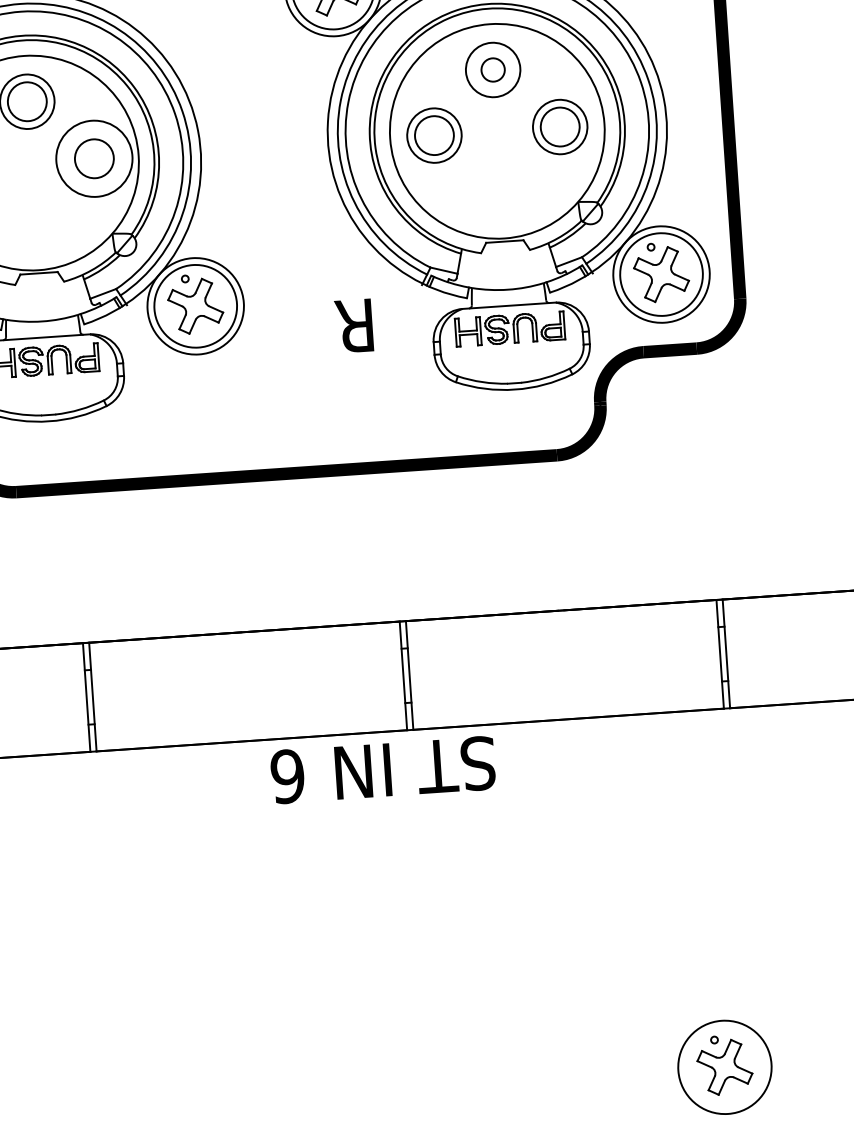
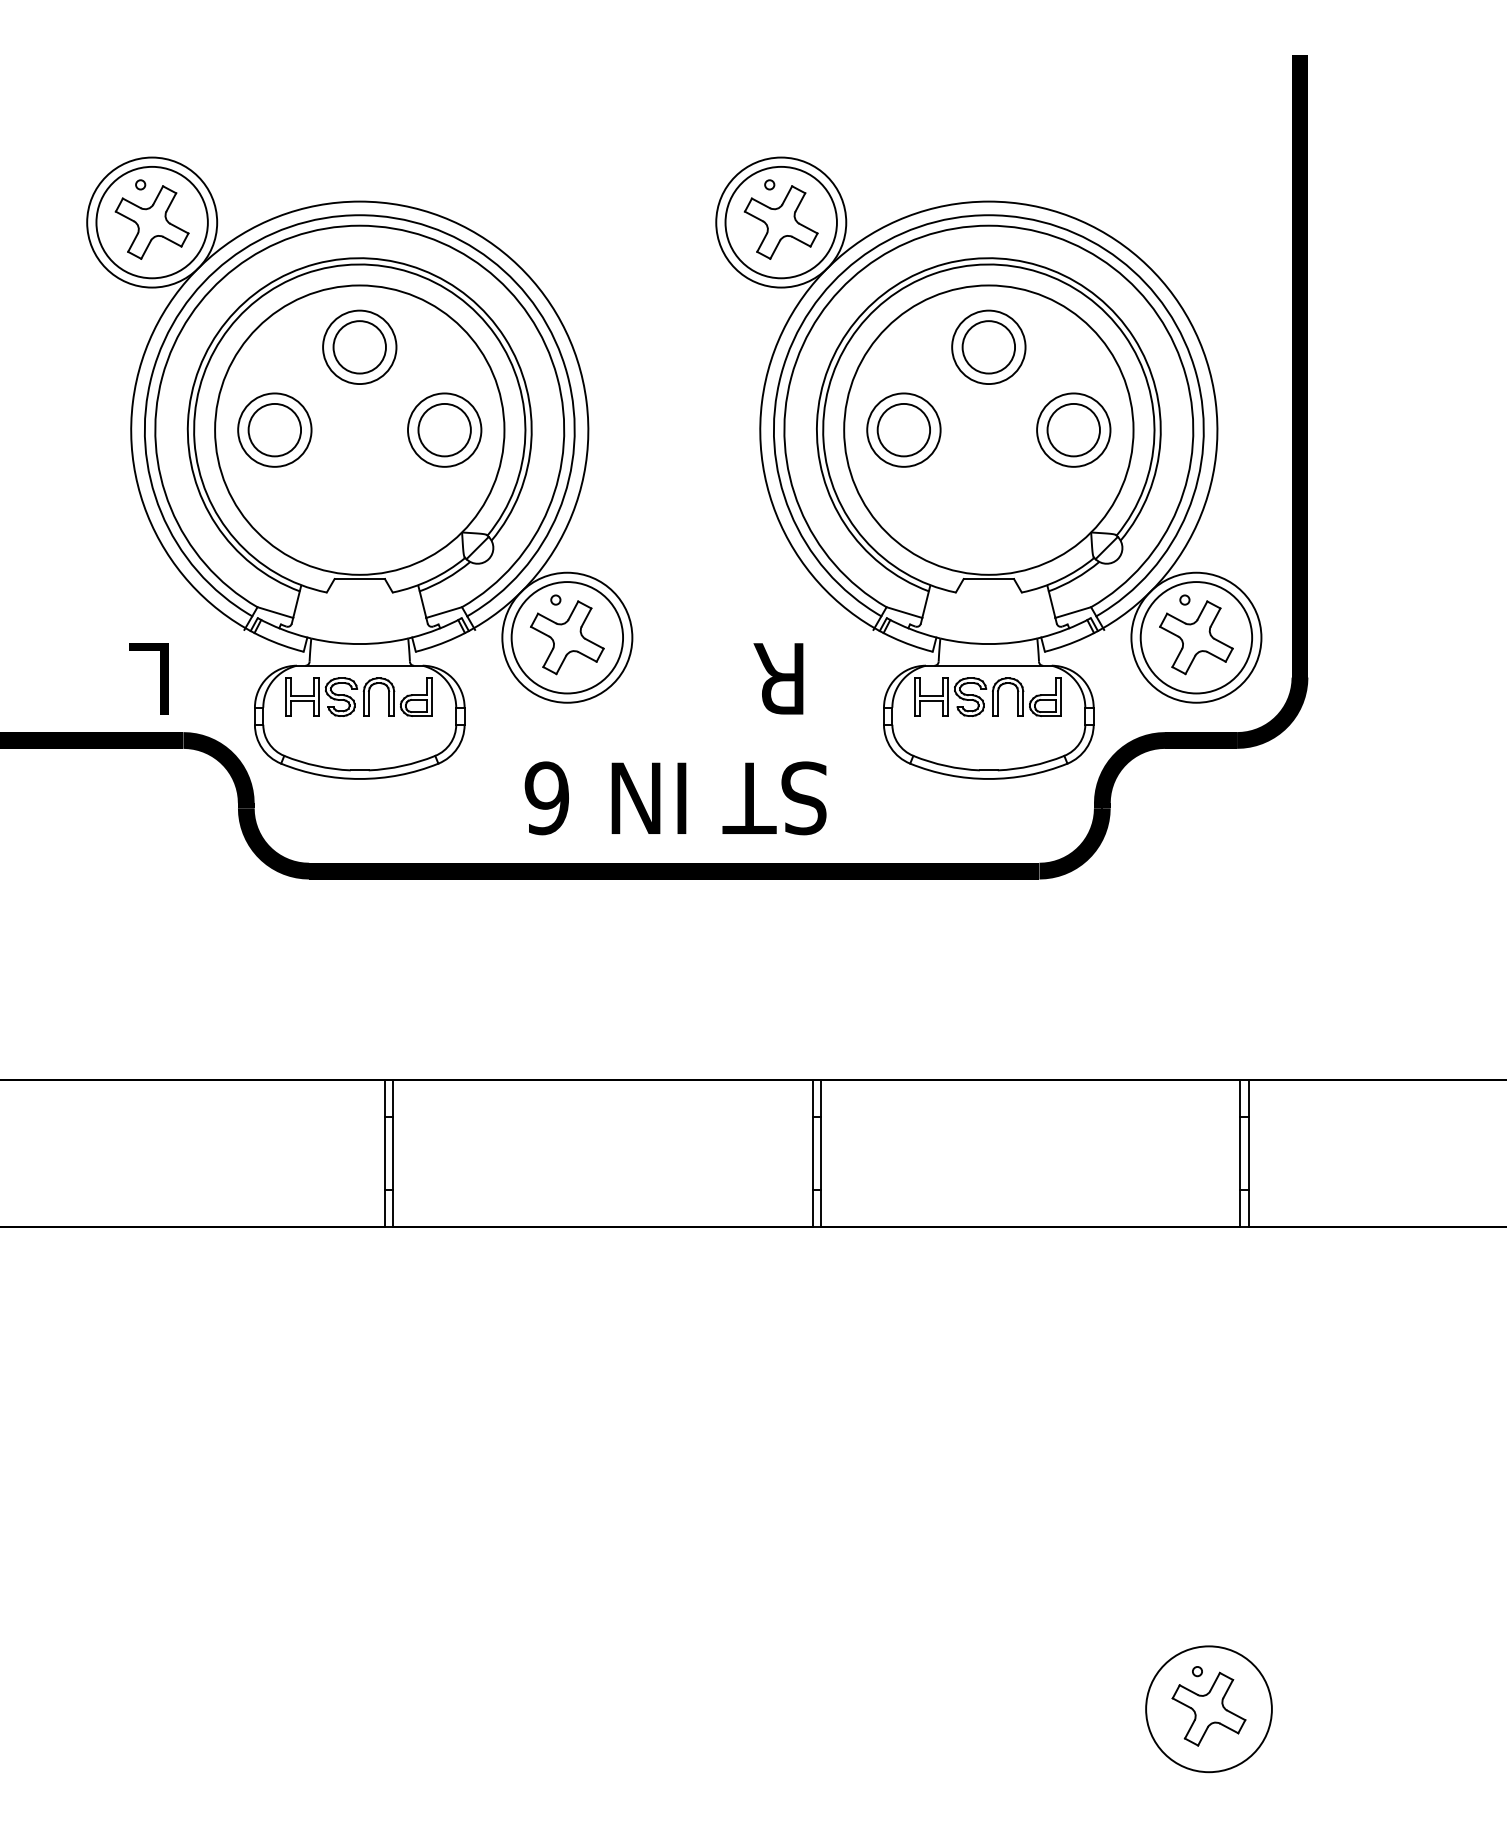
circle: (492, 70) -> (988, 347), size x1.67
circle: (94, 158) -> (444, 429), size x0.71
text: (382, 770) -> (675, 798), moved

